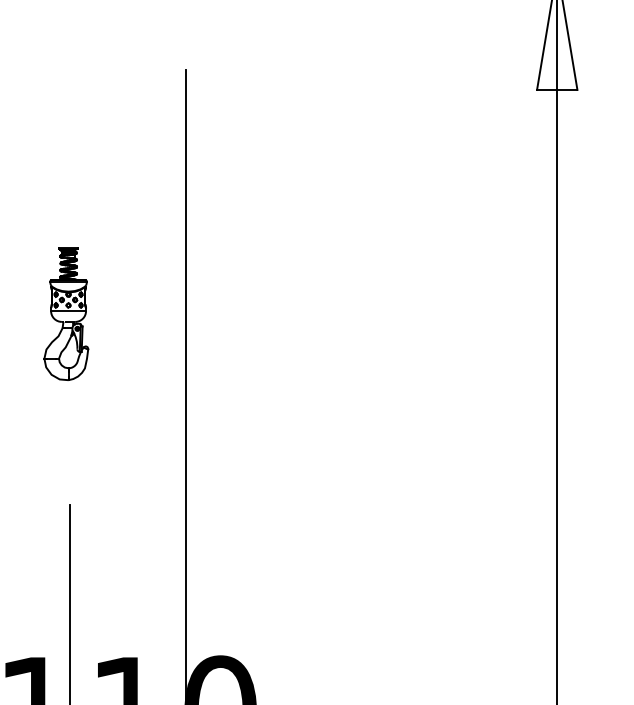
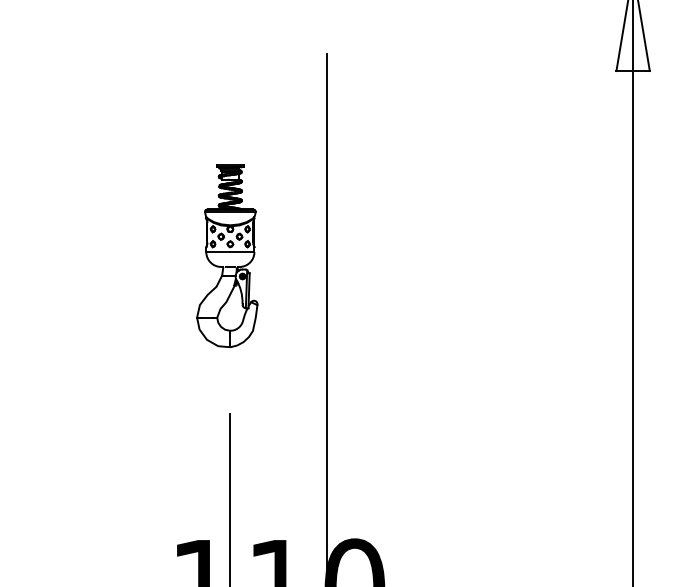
part: (66, 314) -> (227, 256), size x1.67

